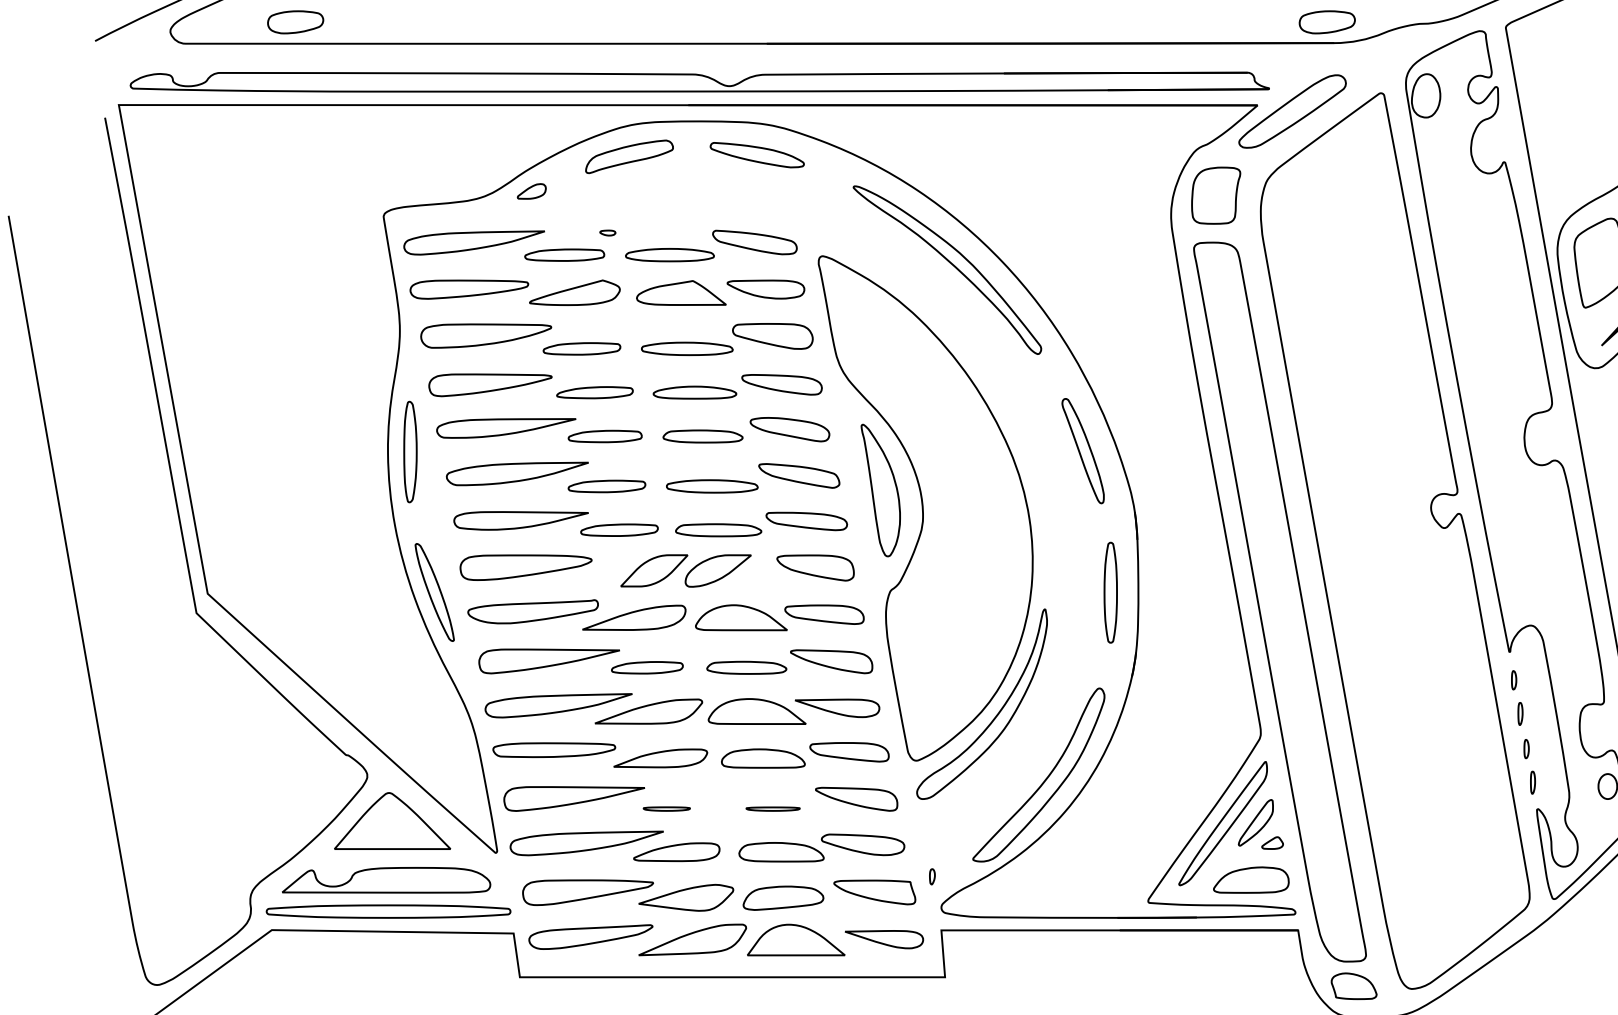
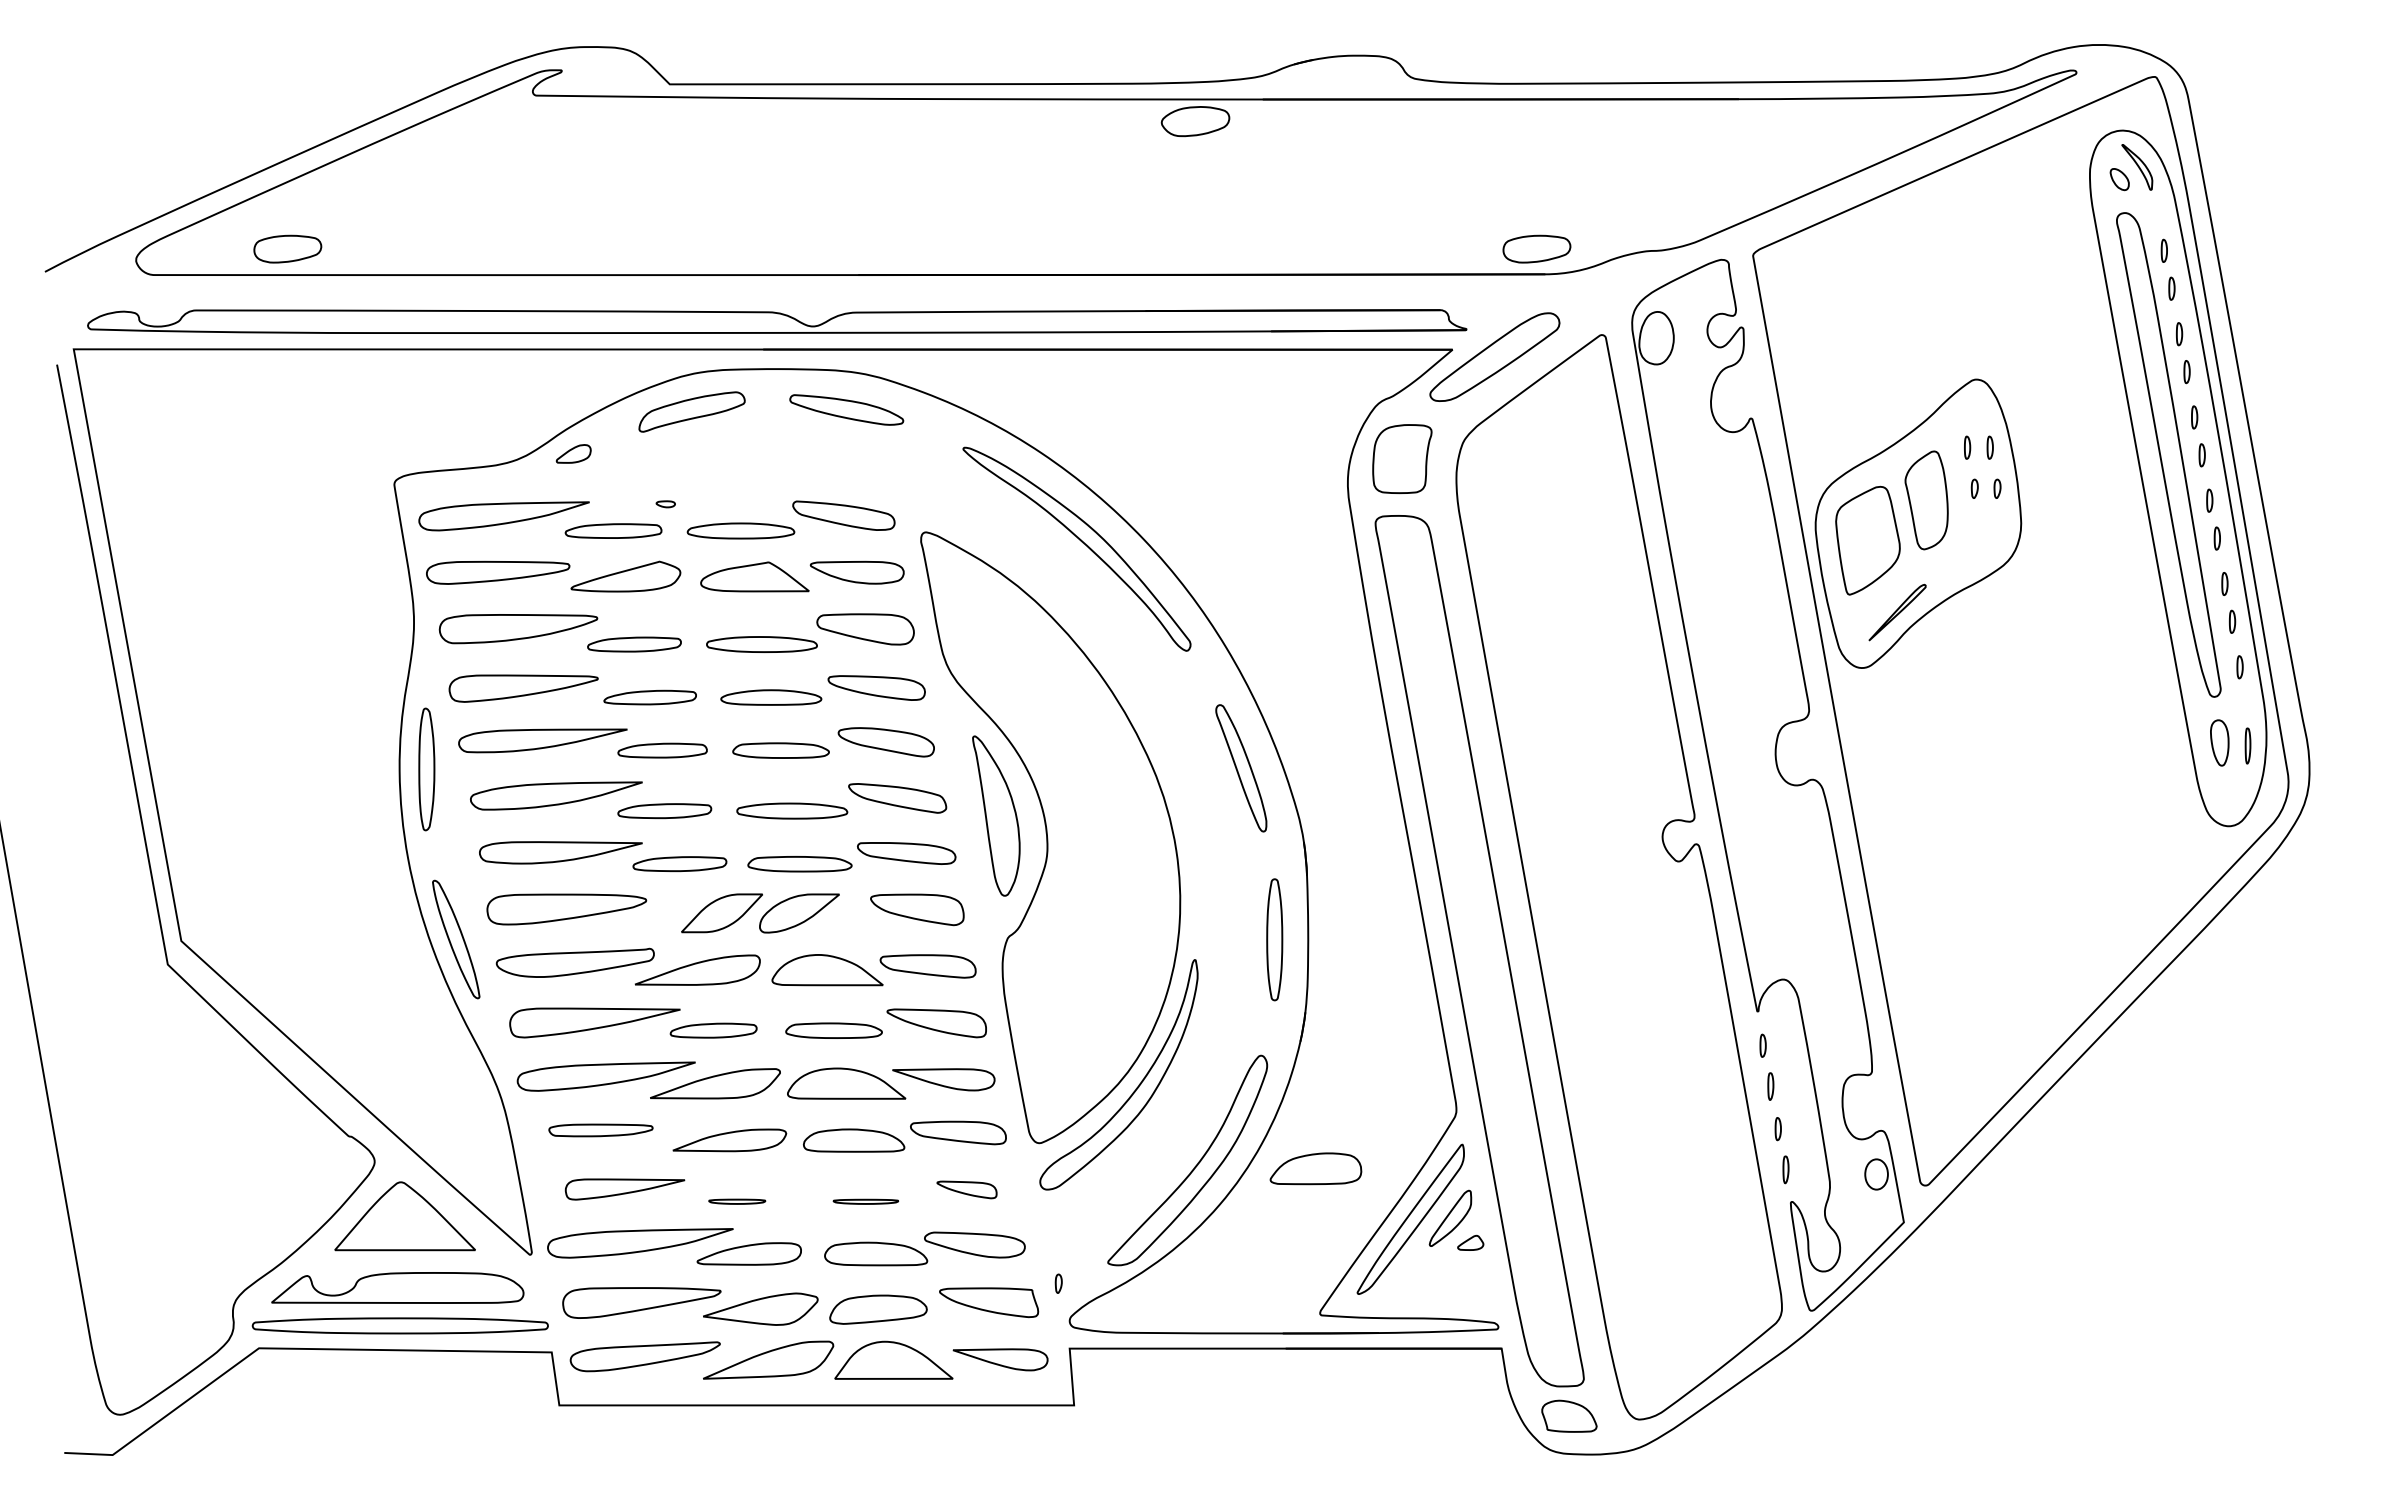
part: (553, 750) -> (600, 1130), size x0.7
part: (573, 798) -> (624, 1189), size x0.7
part: (856, 798) -> (966, 1189), size x0.6
part: (1250, 879) -> (1315, 1168), moved

